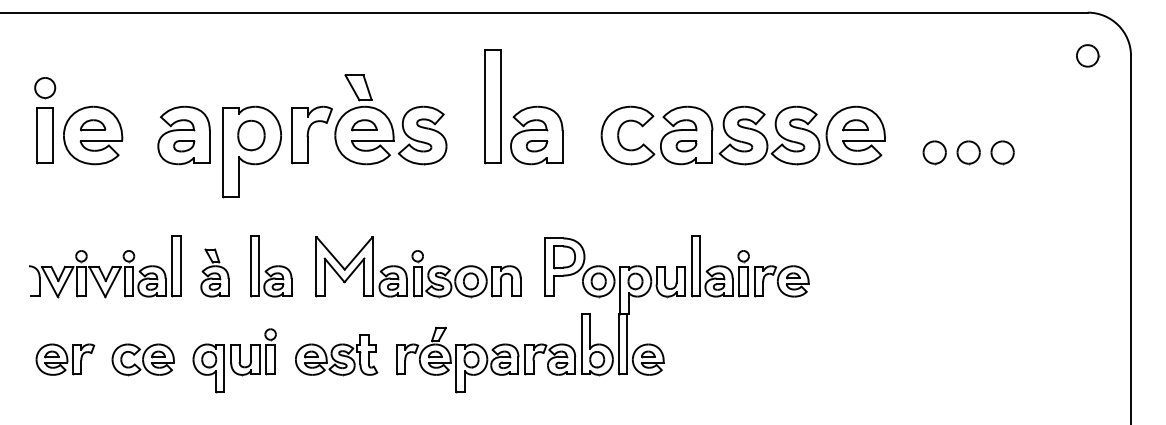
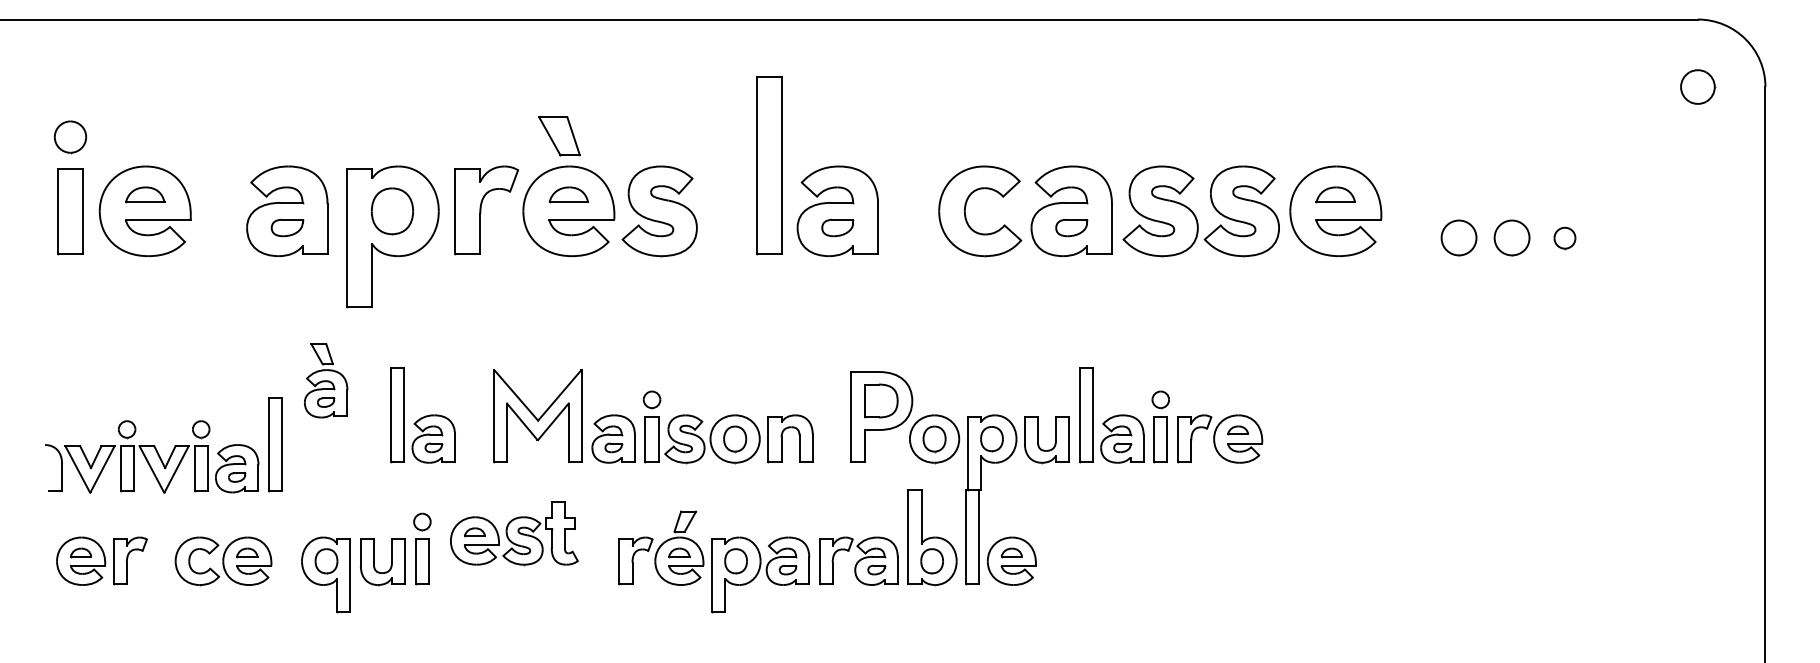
part: (1002, 152) -> (1564, 237), size x0.6
part: (105, 266) -> (164, 445), moved
part: (214, 272) -> (325, 379), moved
part: (336, 355) -> (514, 534), moved

